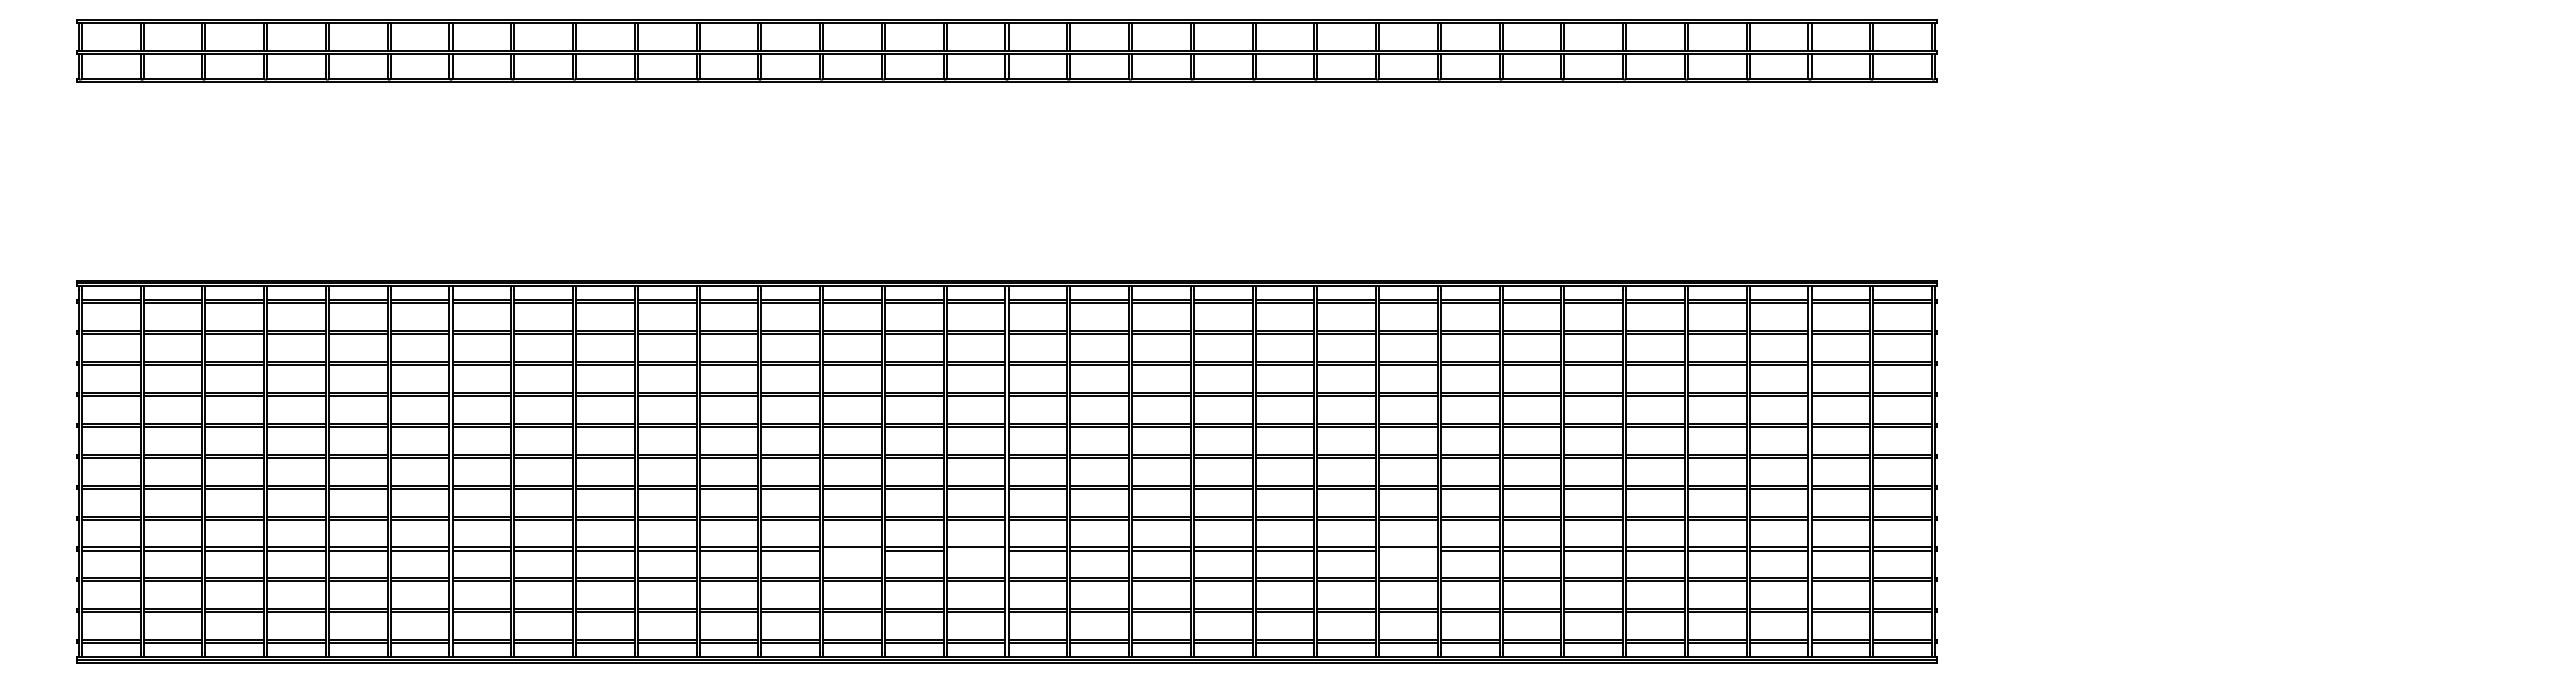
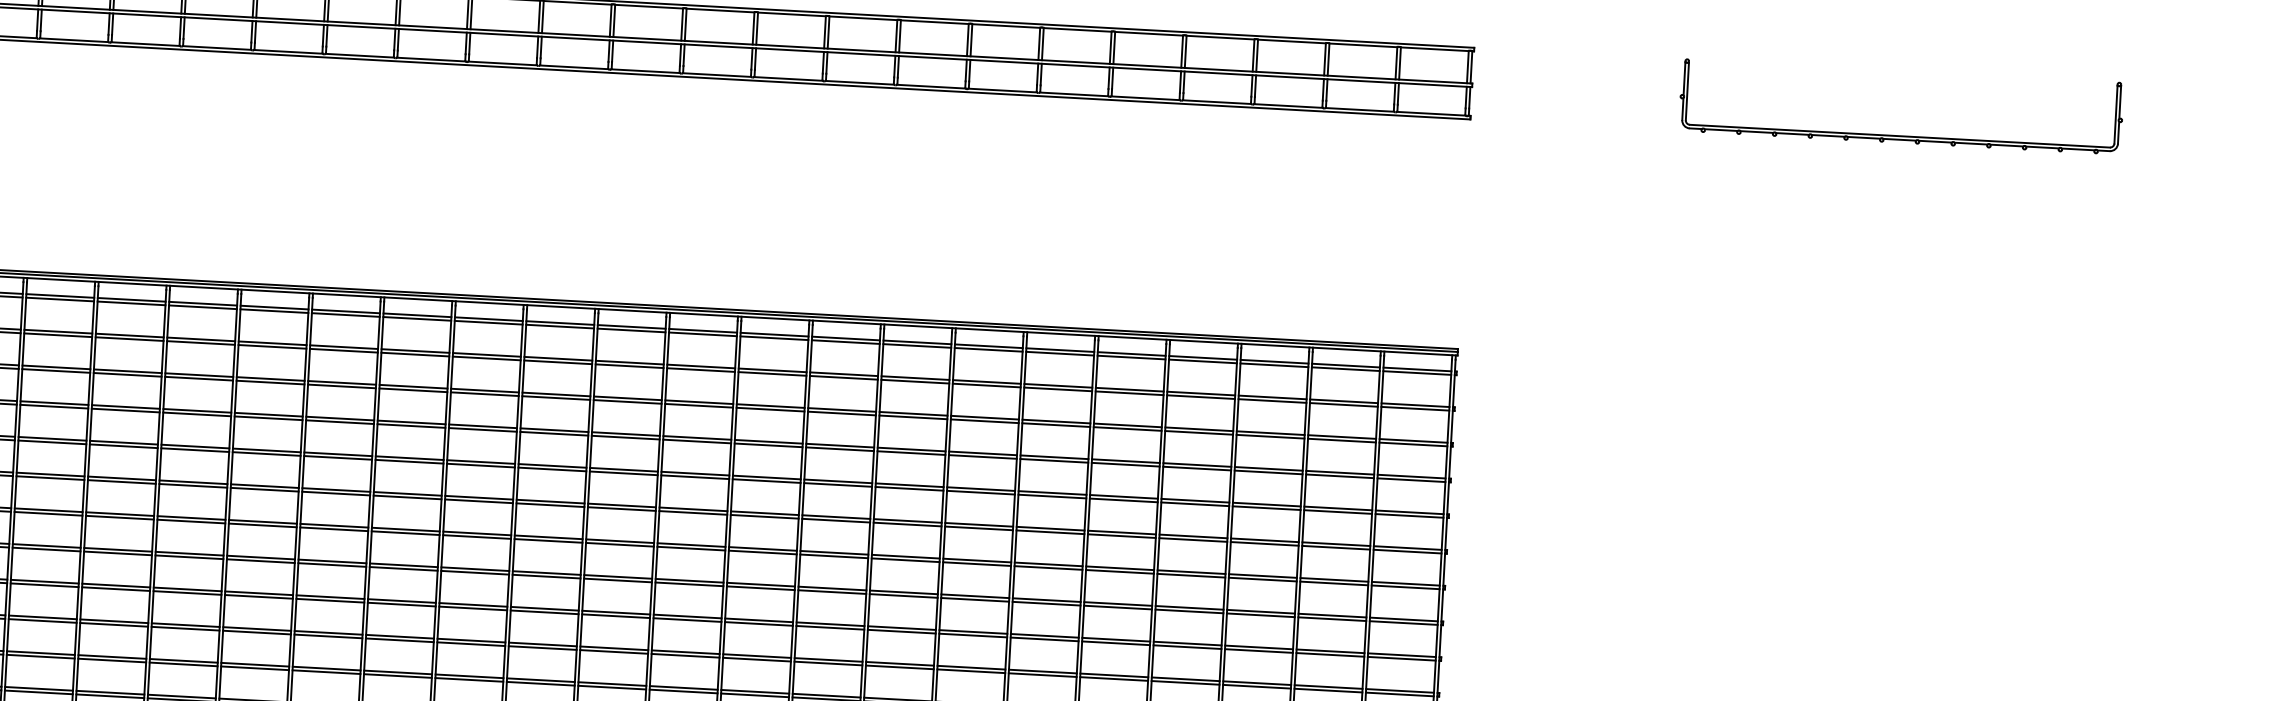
part: (2307, 76) -> (1899, 136), added
line: (852, 550) -> (187, 592), added
line: (975, 550) -> (329, 600), added
line: (1408, 550) -> (830, 627), added

